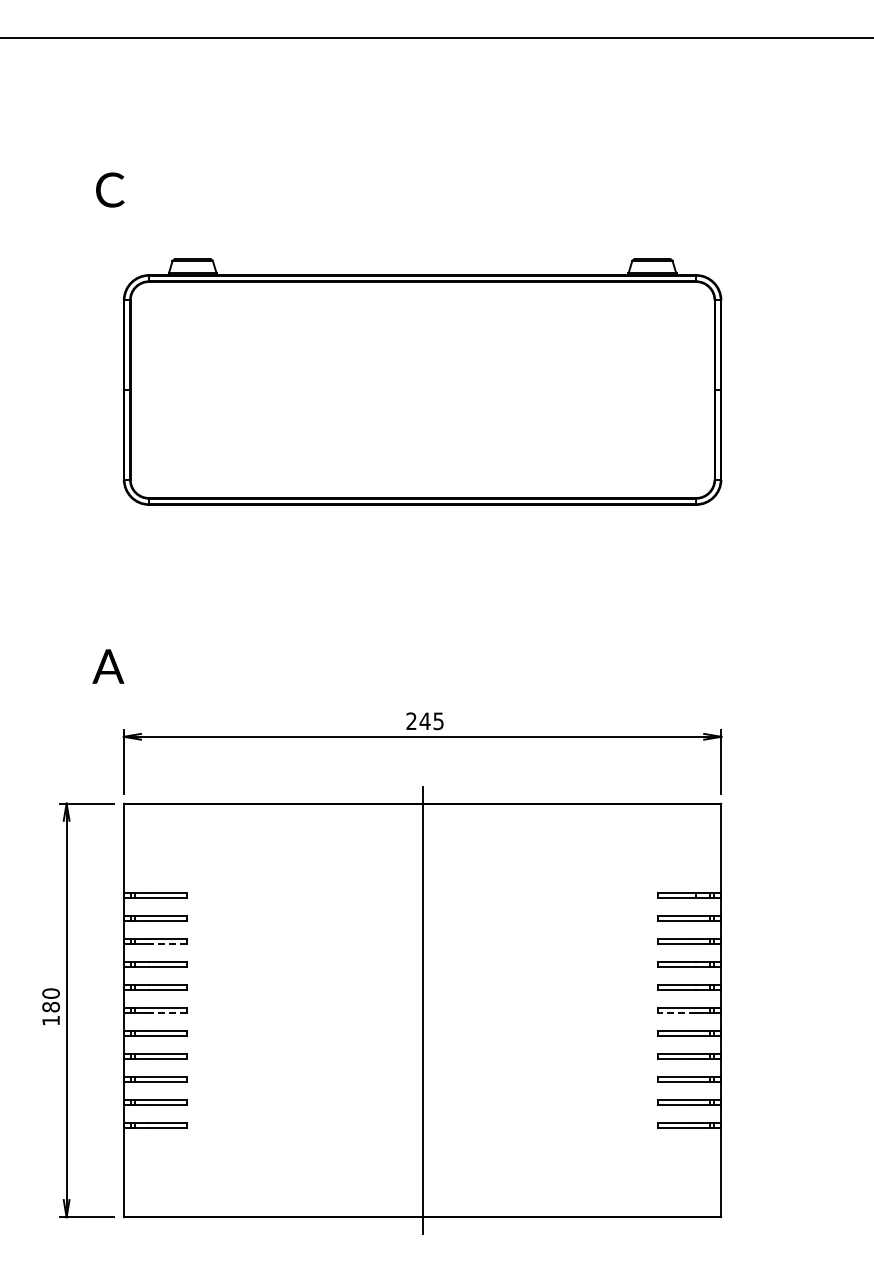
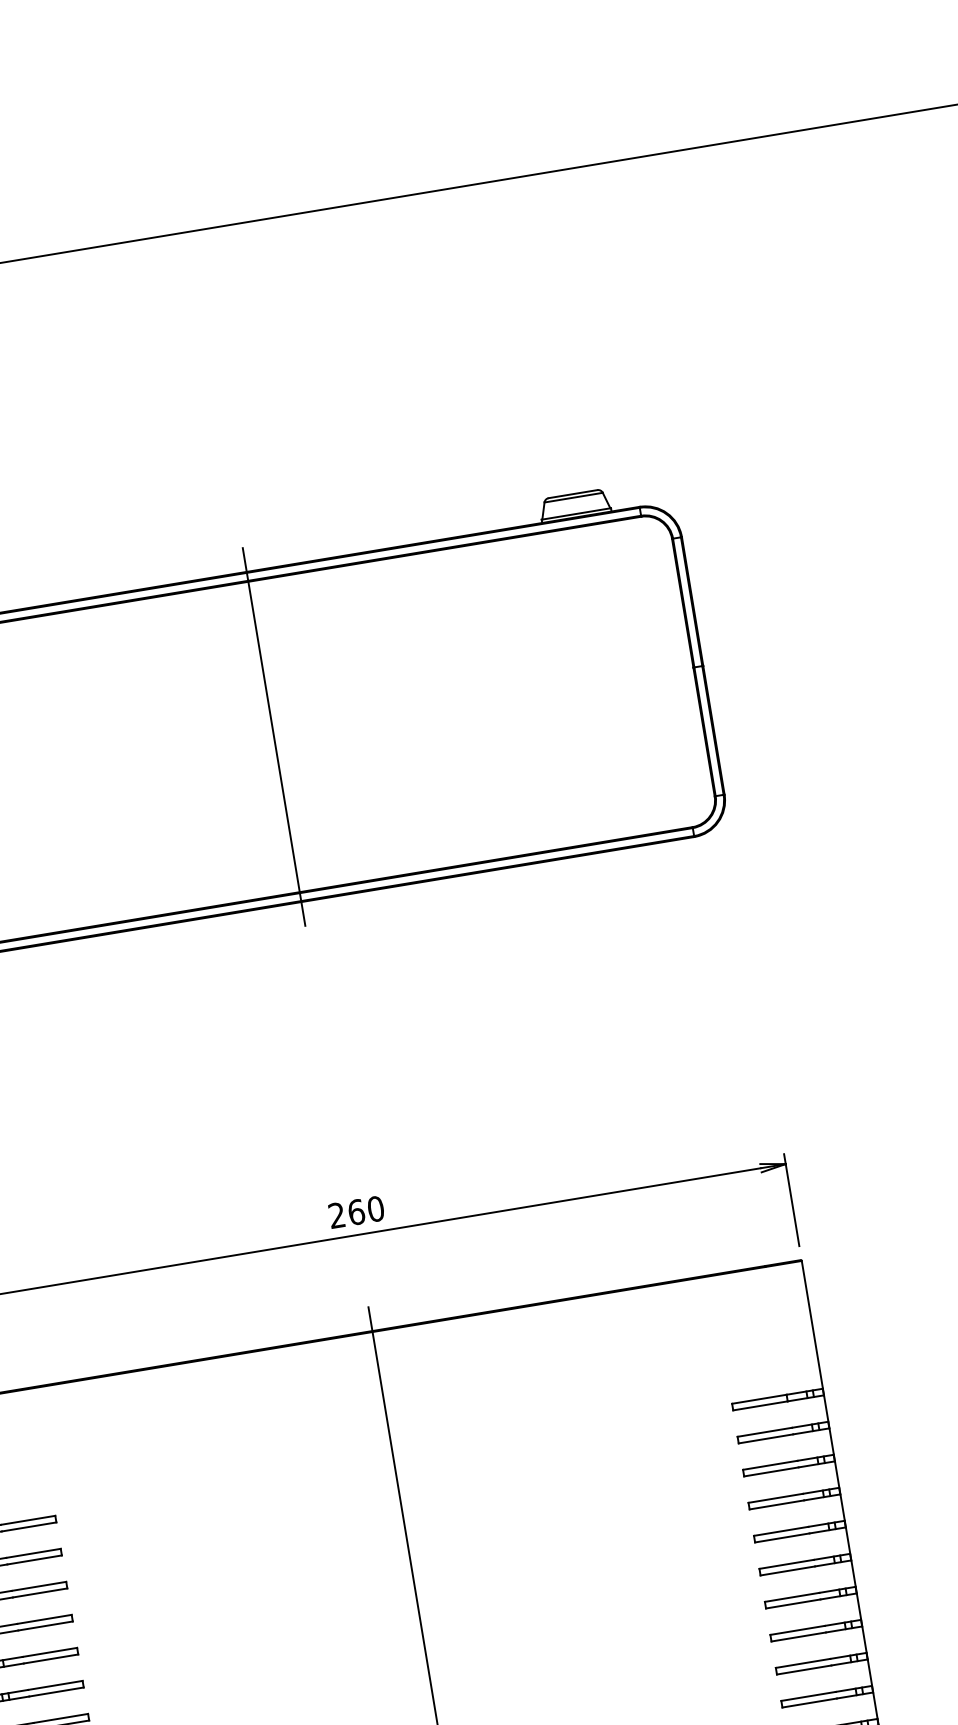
line: (422, 389) -> (273, 736), added
text: (431, 721) -> (365, 1211), 245 -> 260
line: (168, 943) -> (40, 1592), dashed -> solid
line: (168, 1012) -> (57, 1691), dashed -> solid
line: (677, 1012) -> (788, 1570), dashed -> solid

